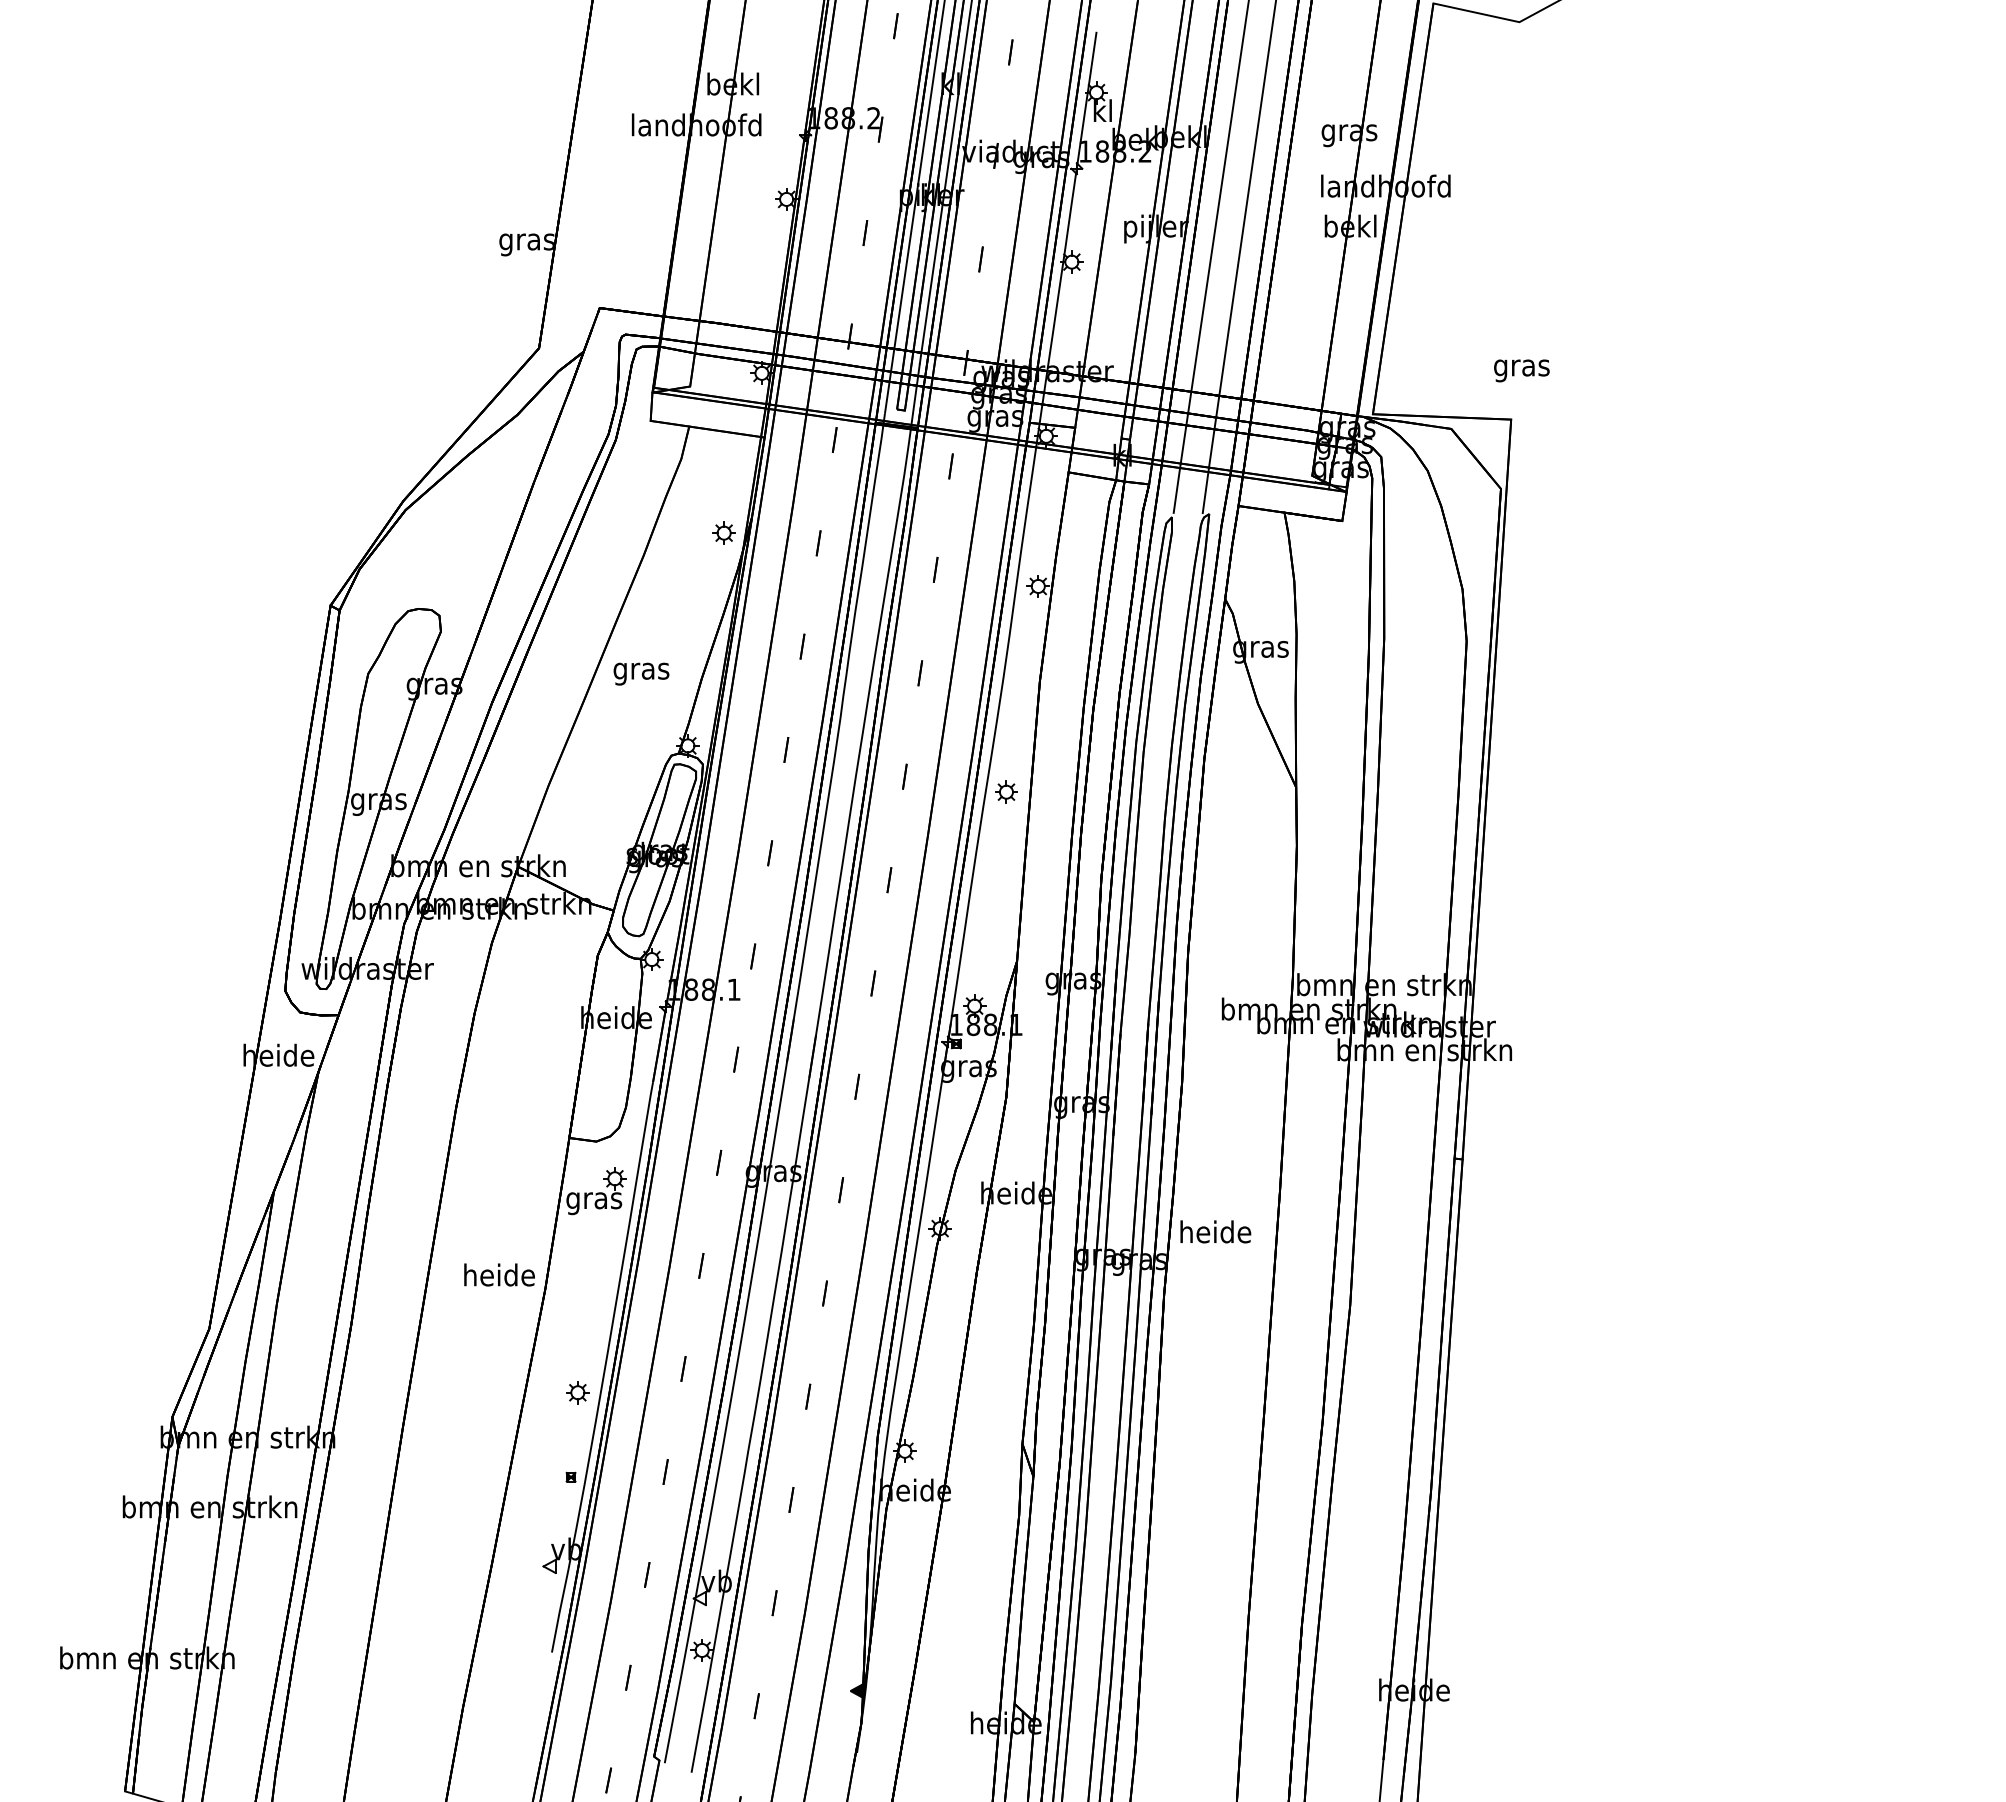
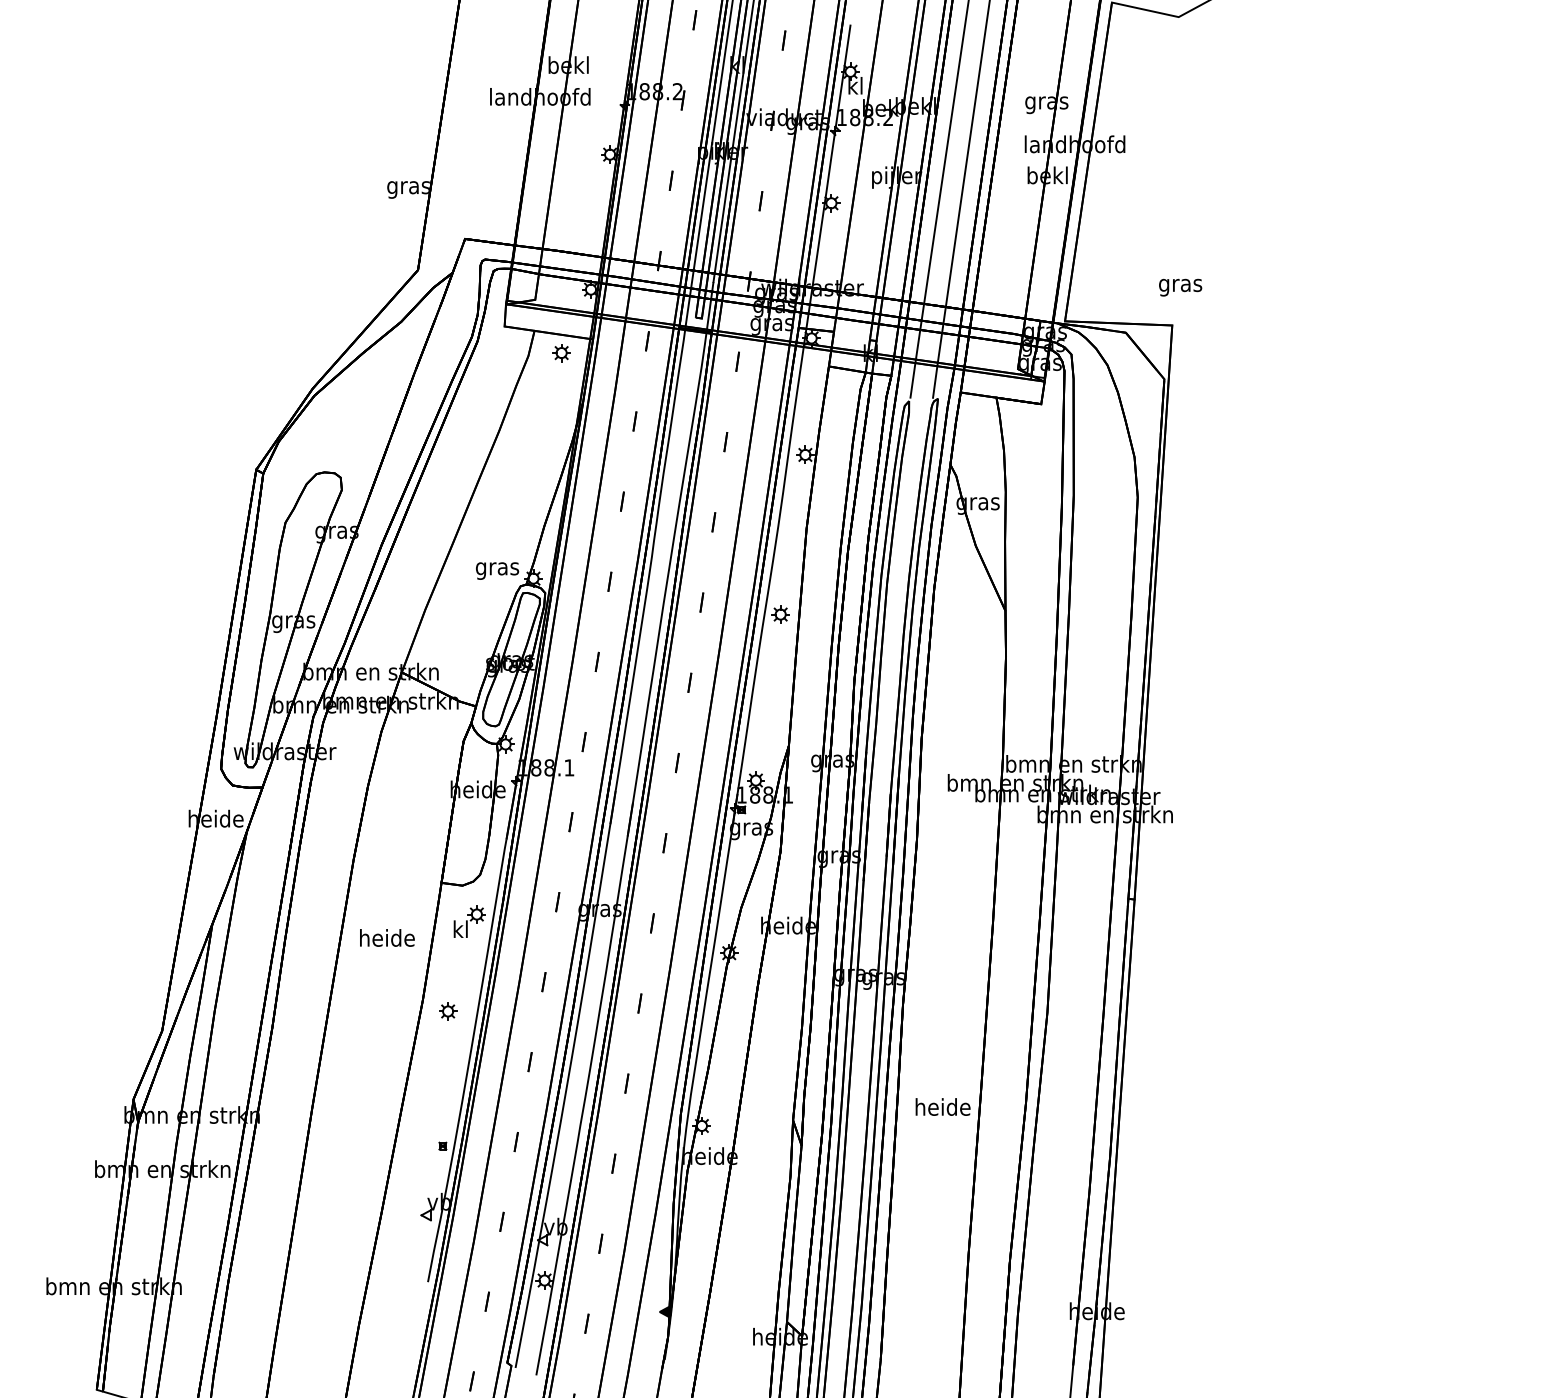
part: (723, 532) -> (561, 352), moved
text: (641, 673) -> (497, 570), moved
text: (594, 1200) -> (461, 931), gras -> kl
text: (1215, 1231) -> (942, 1106), moved
text: (499, 1274) -> (387, 937), moved
part: (577, 1392) -> (447, 1011), moved

